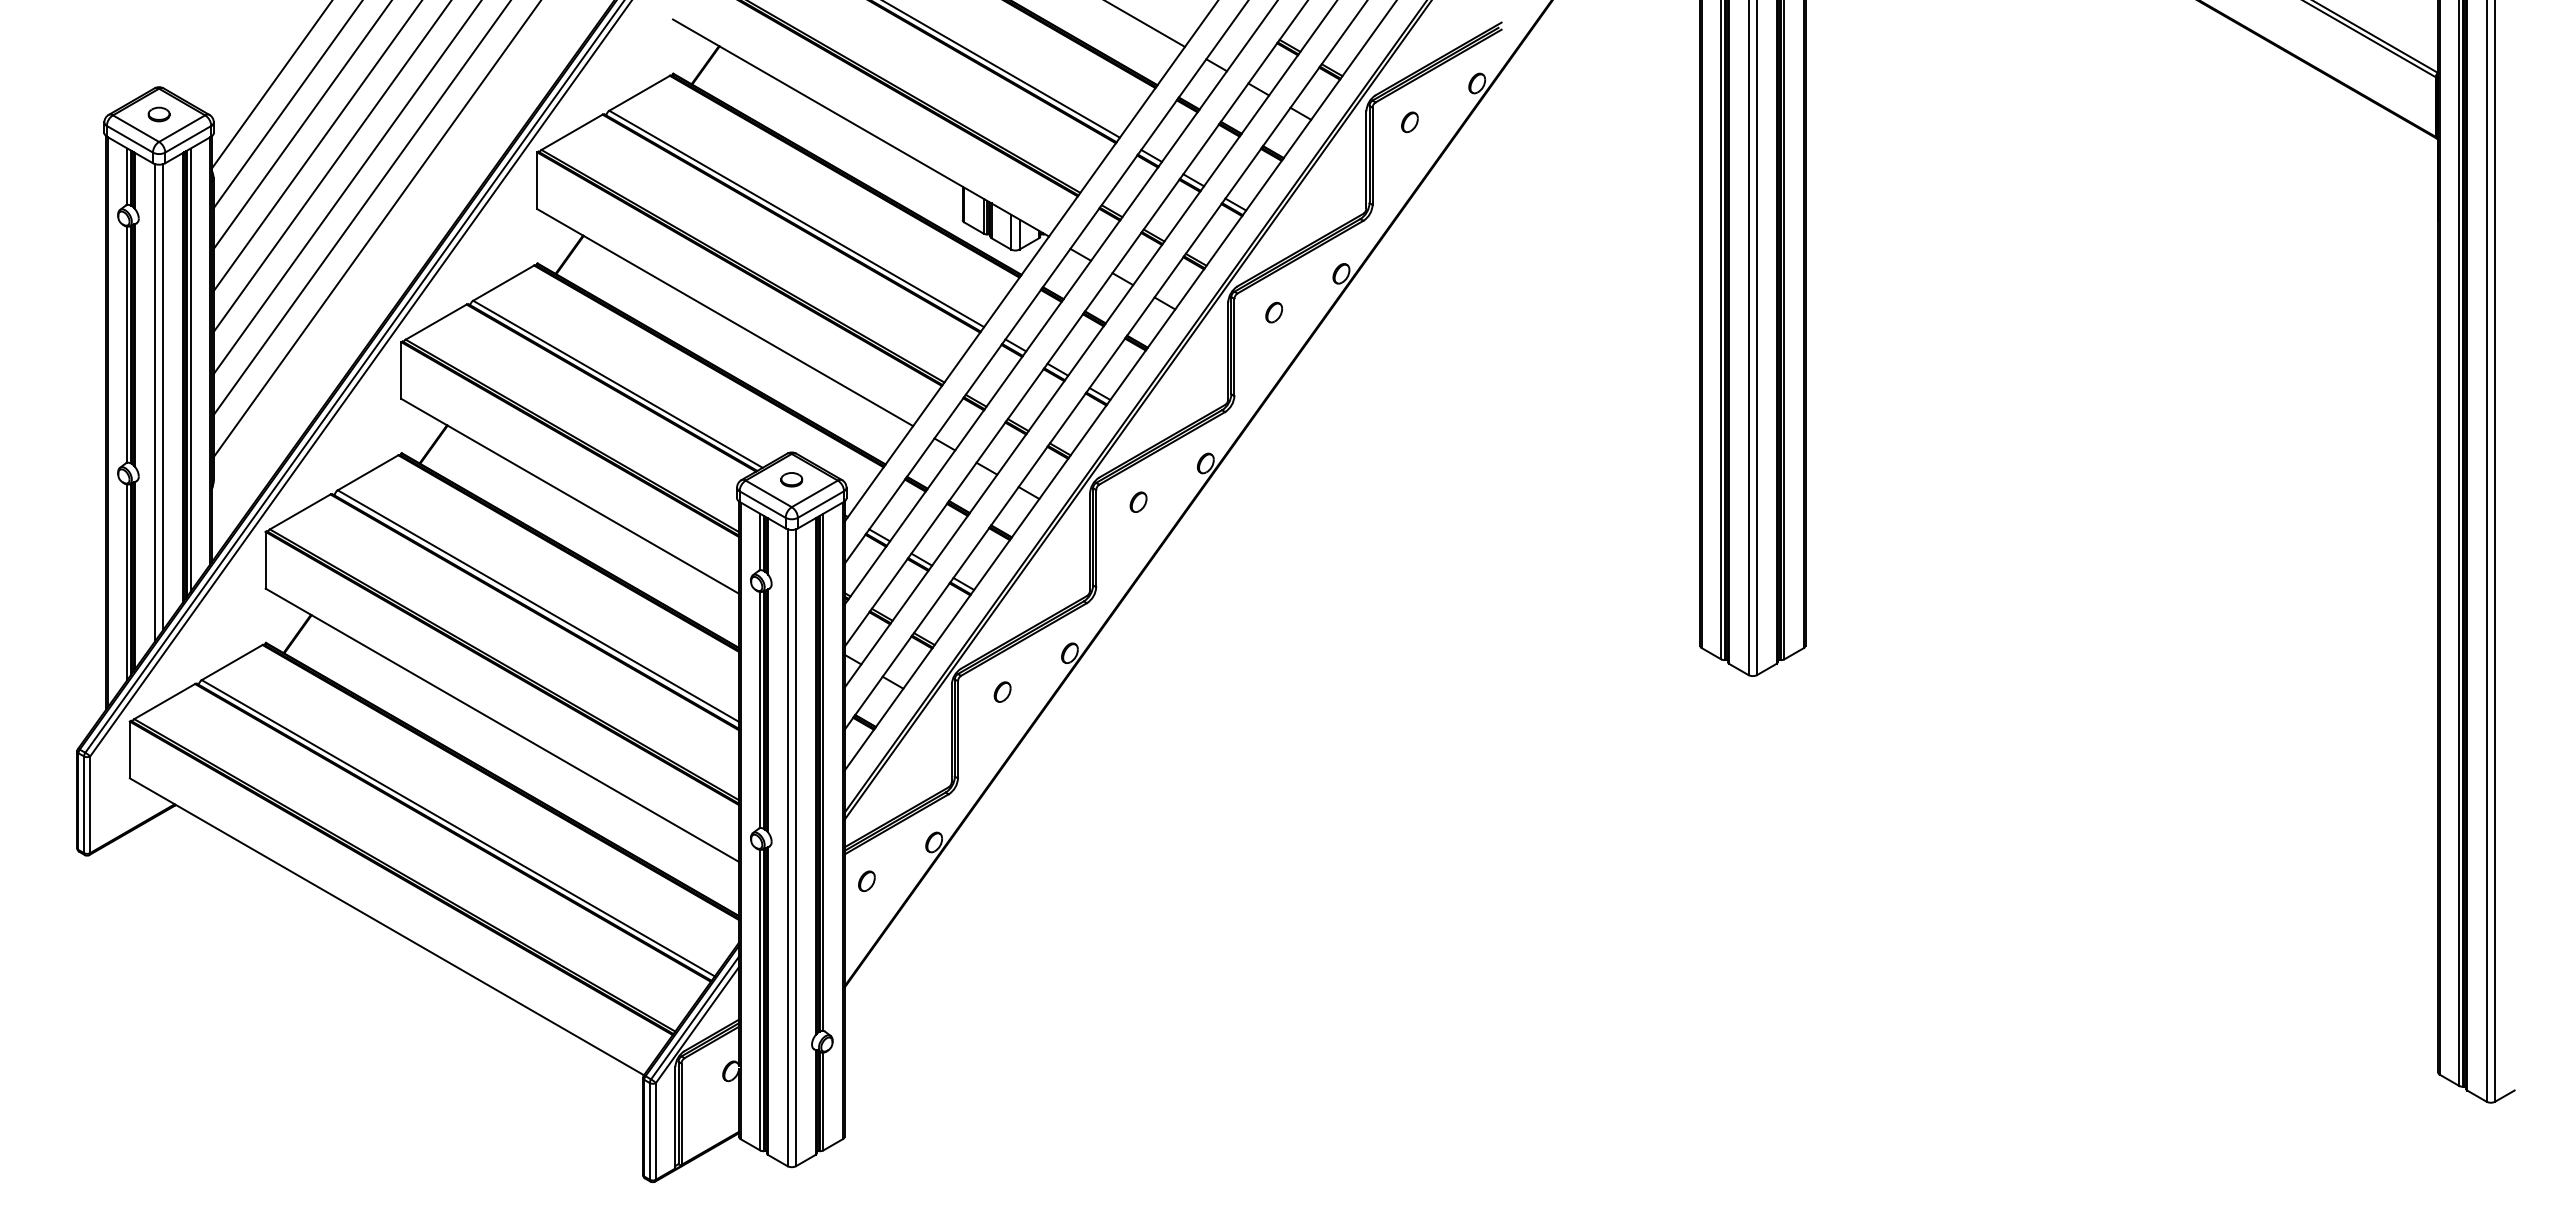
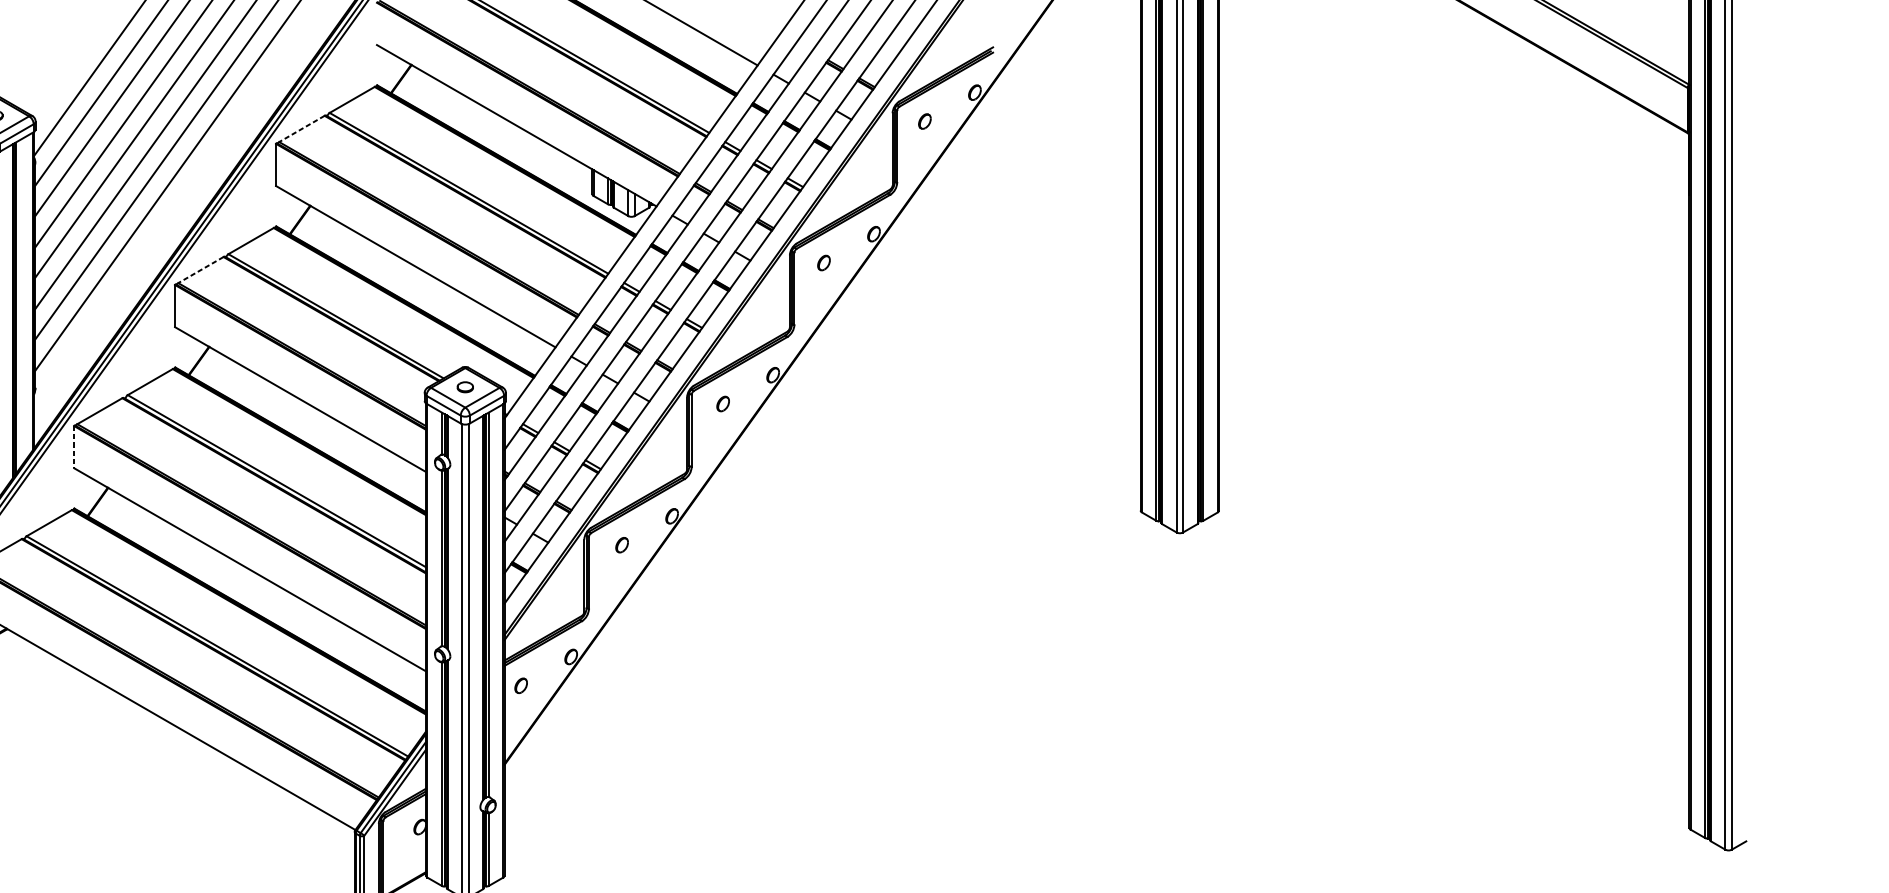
line: (571, 132) -> (301, 129), solid -> dashed
line: (435, 322) -> (200, 270), solid -> dashed
line: (190, 369) -> (18, 305), removed
line: (265, 560) -> (74, 447), solid -> dashed

